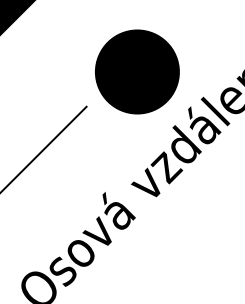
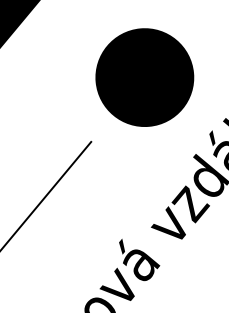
part: (137, 71) -> (144, 77), moved

